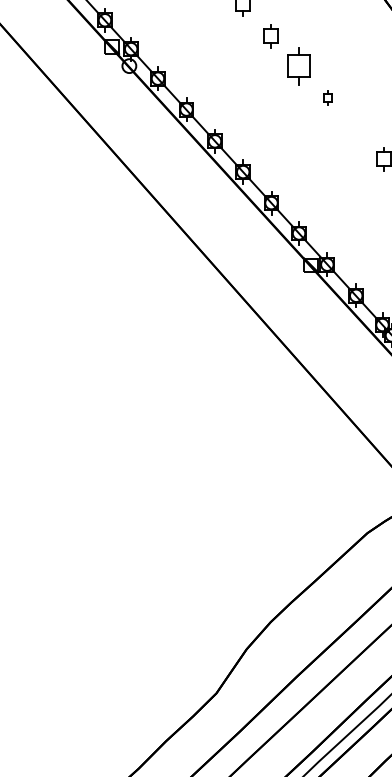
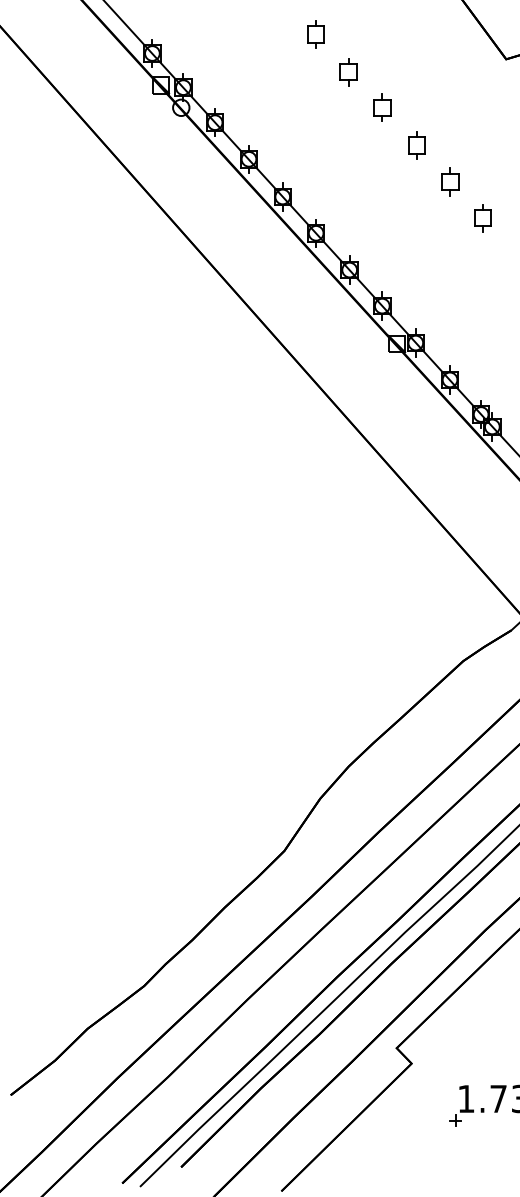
part: (299, 65) -> (382, 107), size x0.62
part: (327, 97) -> (416, 145), size x1.67
part: (356, 128) -> (450, 181), added

